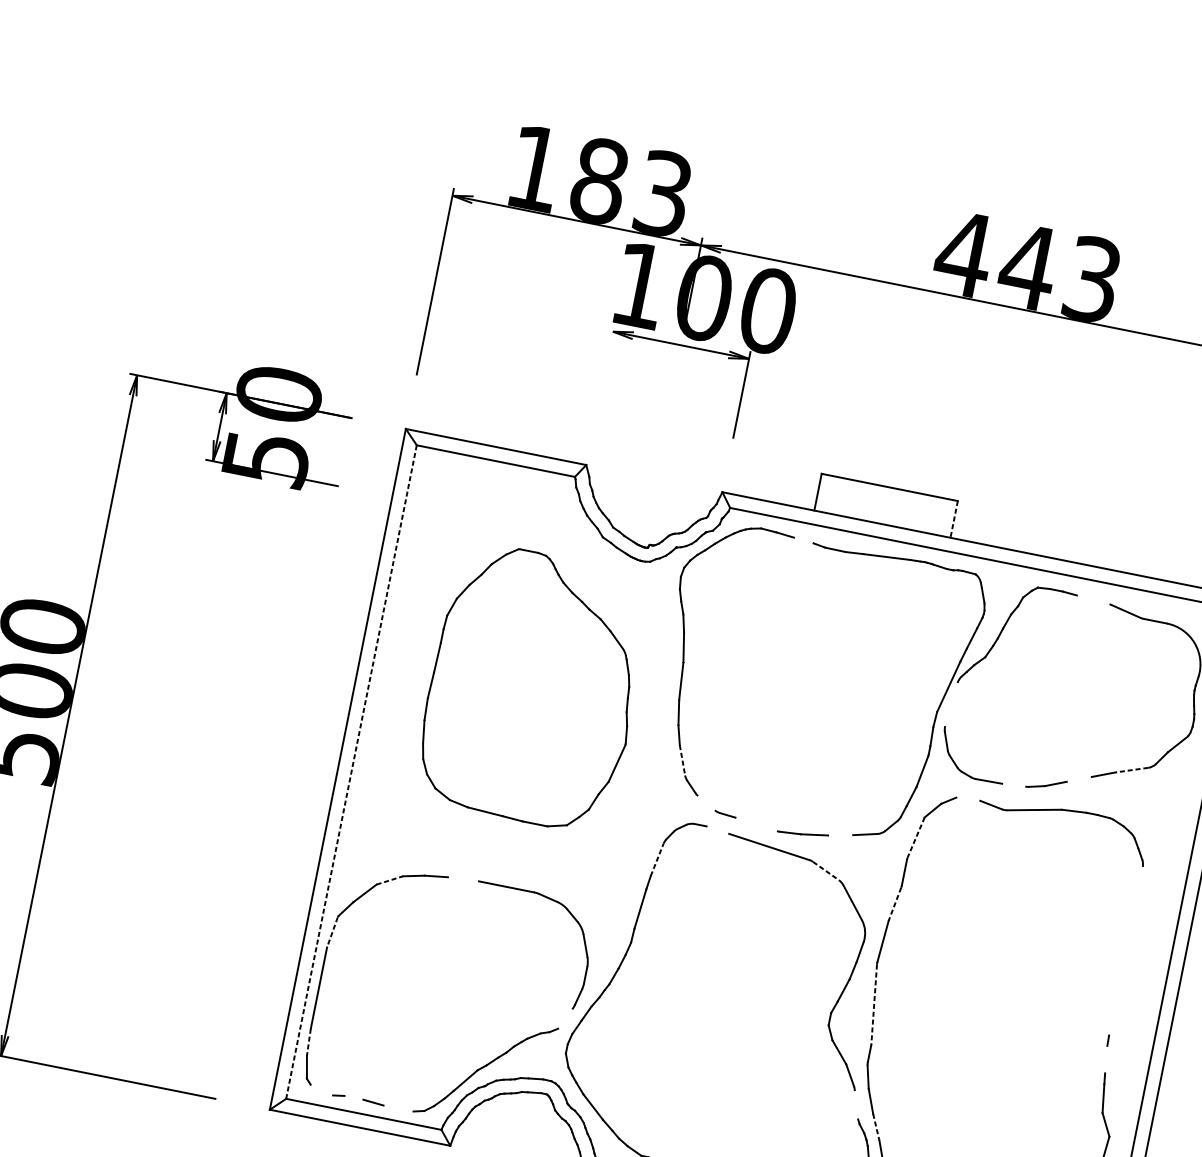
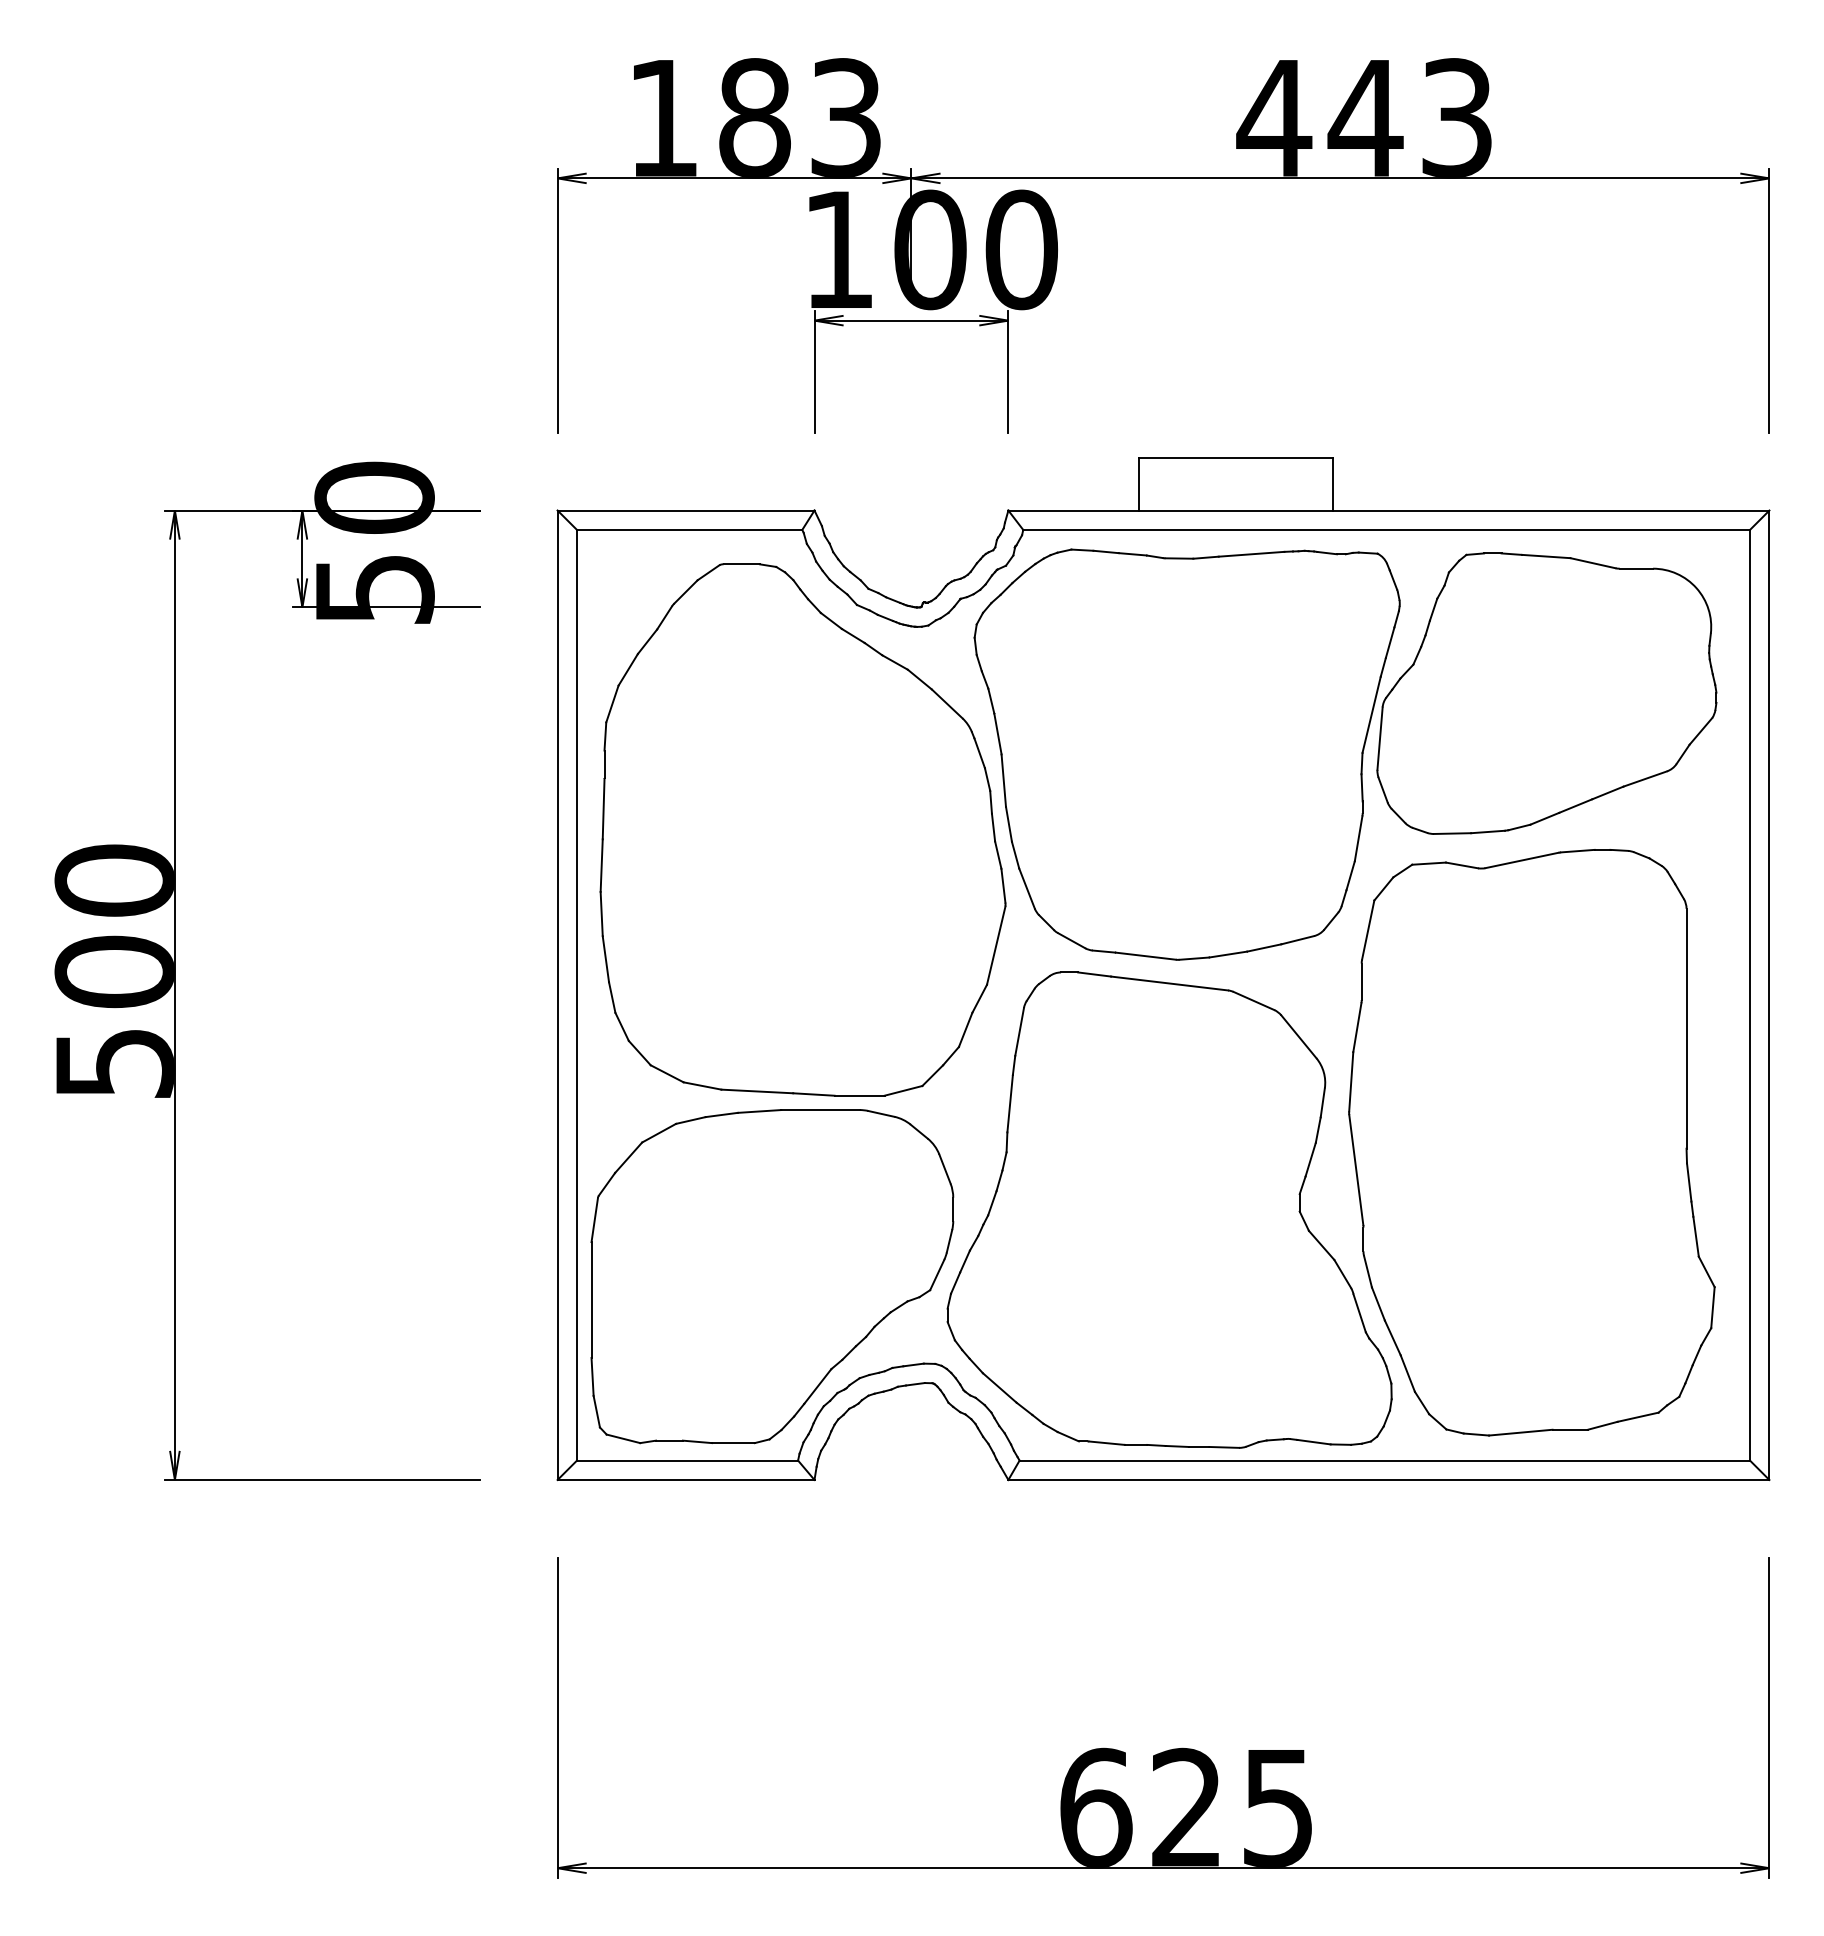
line: (605, 367) -> (814, 371), added
line: (954, 519) -> (1333, 484), dashed -> solid
line: (803, 540) -> (1132, 554), added
line: (1093, 600) -> (1546, 556), added
part: (533, 687) -> (802, 829), size x1.43
line: (951, 704) -> (1379, 738), added
line: (682, 761) -> (1027, 889), dashed -> solid
line: (1131, 770) -> (1644, 779), dashed -> solid
line: (351, 772) -> (577, 995), dashed -> solid
line: (1079, 778) -> (1575, 805), added
line: (1013, 784) -> (1487, 831), added
line: (967, 799) -> (1428, 863), added
line: (706, 803) -> (1071, 940), added
line: (756, 823) -> (1145, 955), added
line: (717, 830) -> (1094, 974), added
line: (840, 835) -> (1264, 947), added
line: (916, 837) -> (1368, 930), dashed -> solid
line: (657, 859) -> (1019, 1031), dashed -> solid
line: (826, 871) -> (1254, 1001), dashed -> solid
line: (463, 879) -> (759, 1111), added
line: (390, 880) -> (659, 1132), dashed -> solid
line: (895, 904) -> (1357, 1027), dashed -> solid
line: (332, 932) -> (594, 1220), dashed -> solid
line: (1125, 951) -> (1686, 1028), added
line: (874, 1004) -> (1356, 1170), dashed -> solid
line: (565, 1018) -> (937, 1274), added
line: (308, 1041) -> (592, 1376), dashed -> solid
line: (1106, 1059) -> (1689, 1182), added
line: (321, 1089) -> (623, 1438), added
line: (353, 1097) -> (669, 1440), added
line: (856, 1105) -> (1359, 1313), added
line: (398, 1108) -> (733, 1443), added
line: (876, 1127) -> (1393, 1338), dashed -> solid

